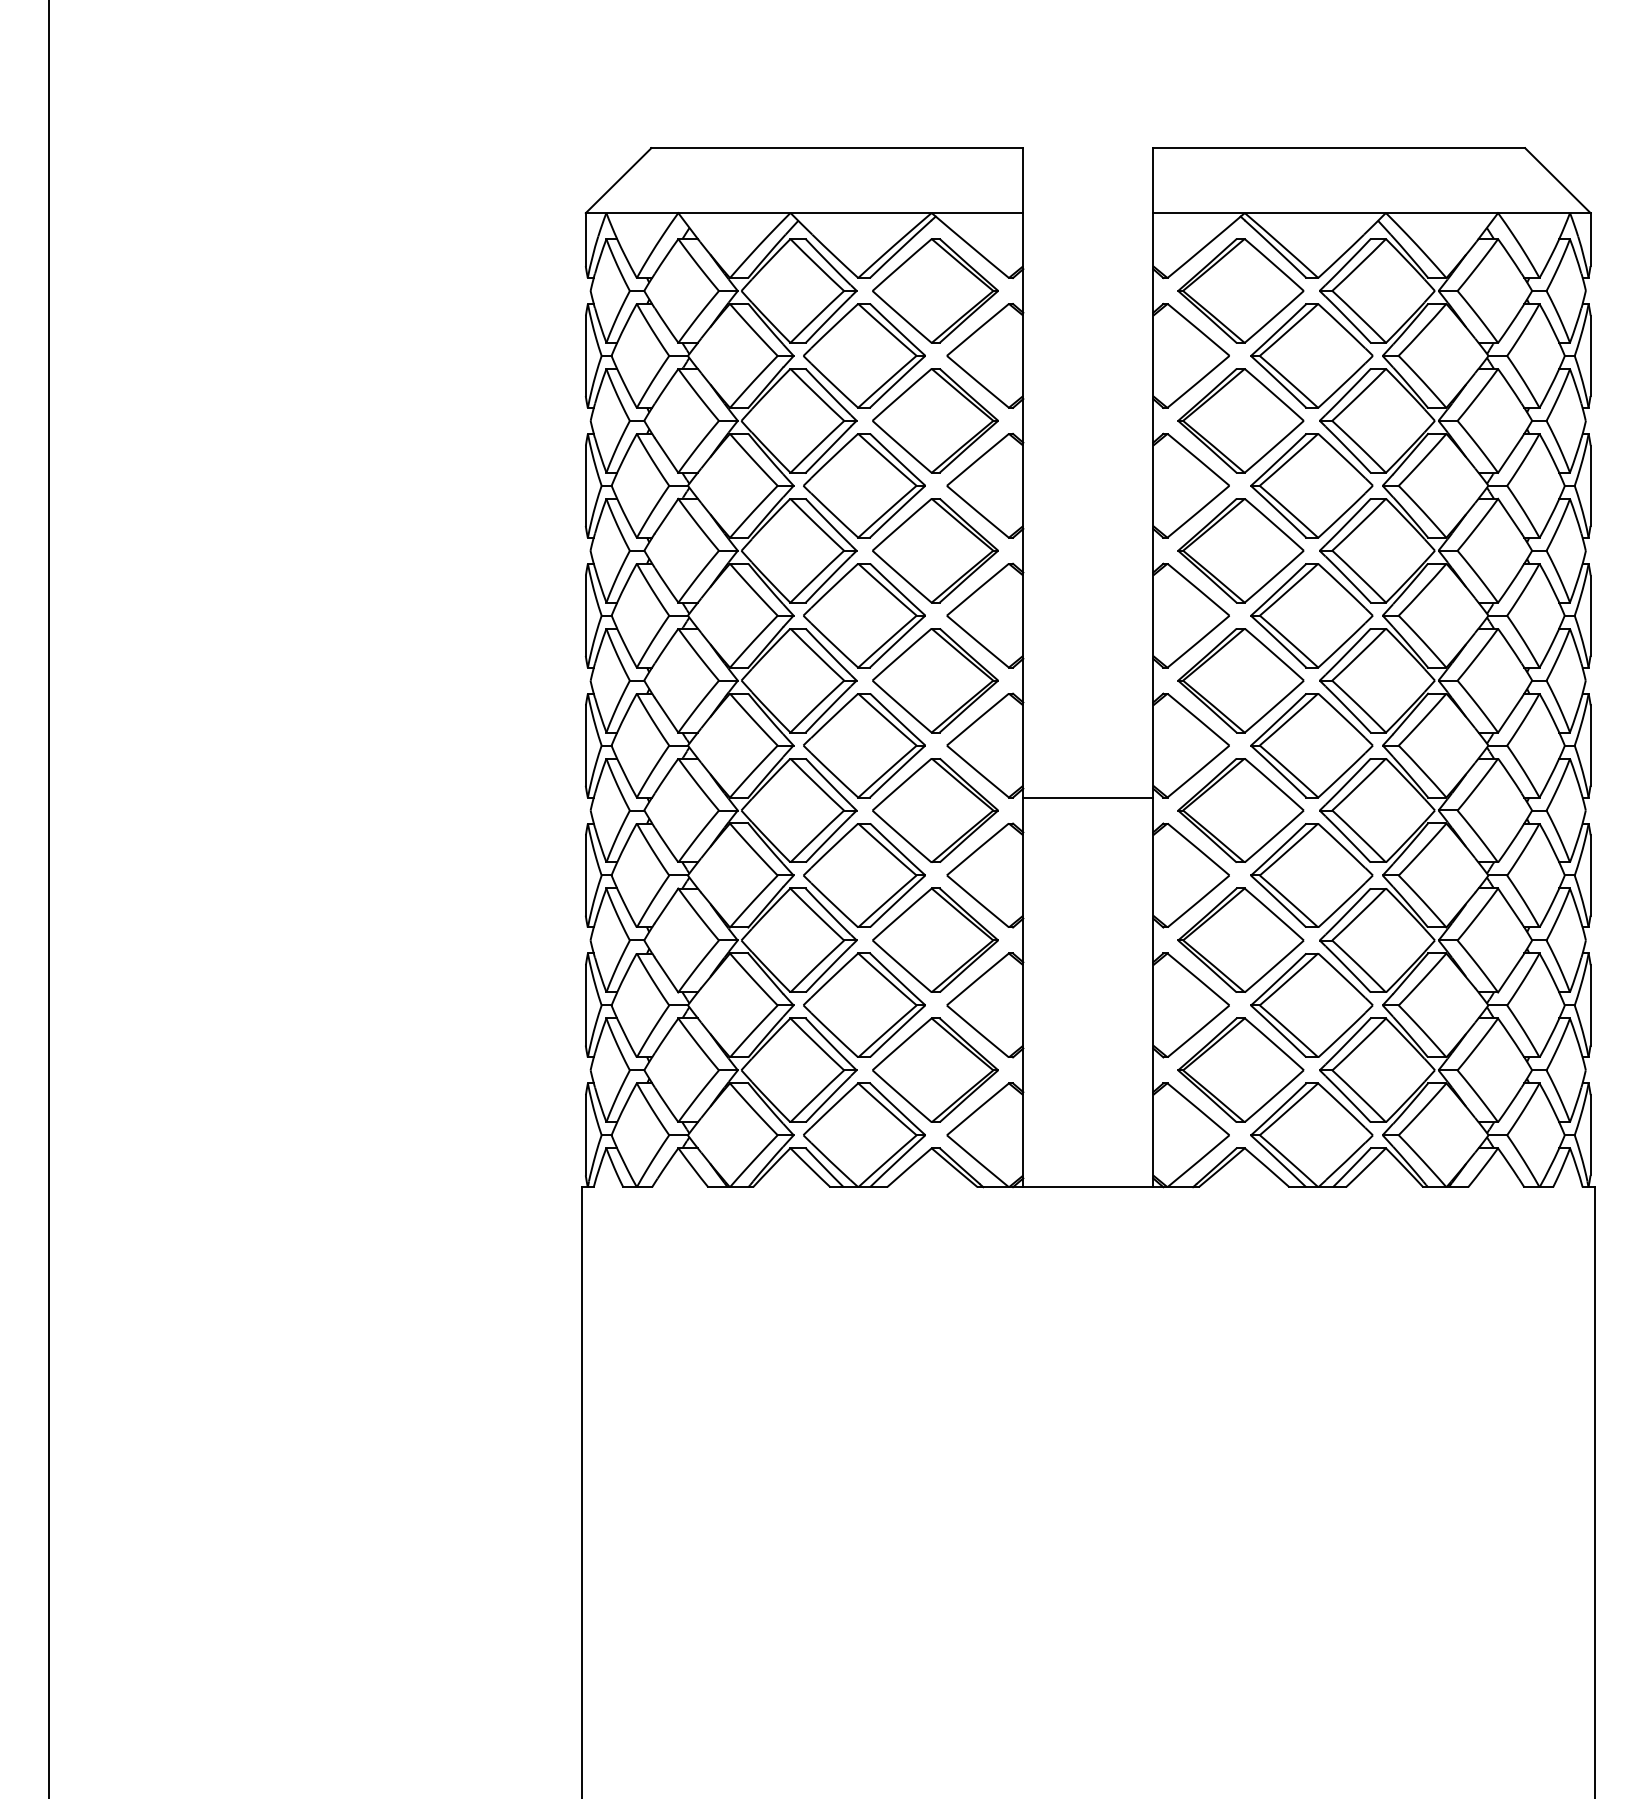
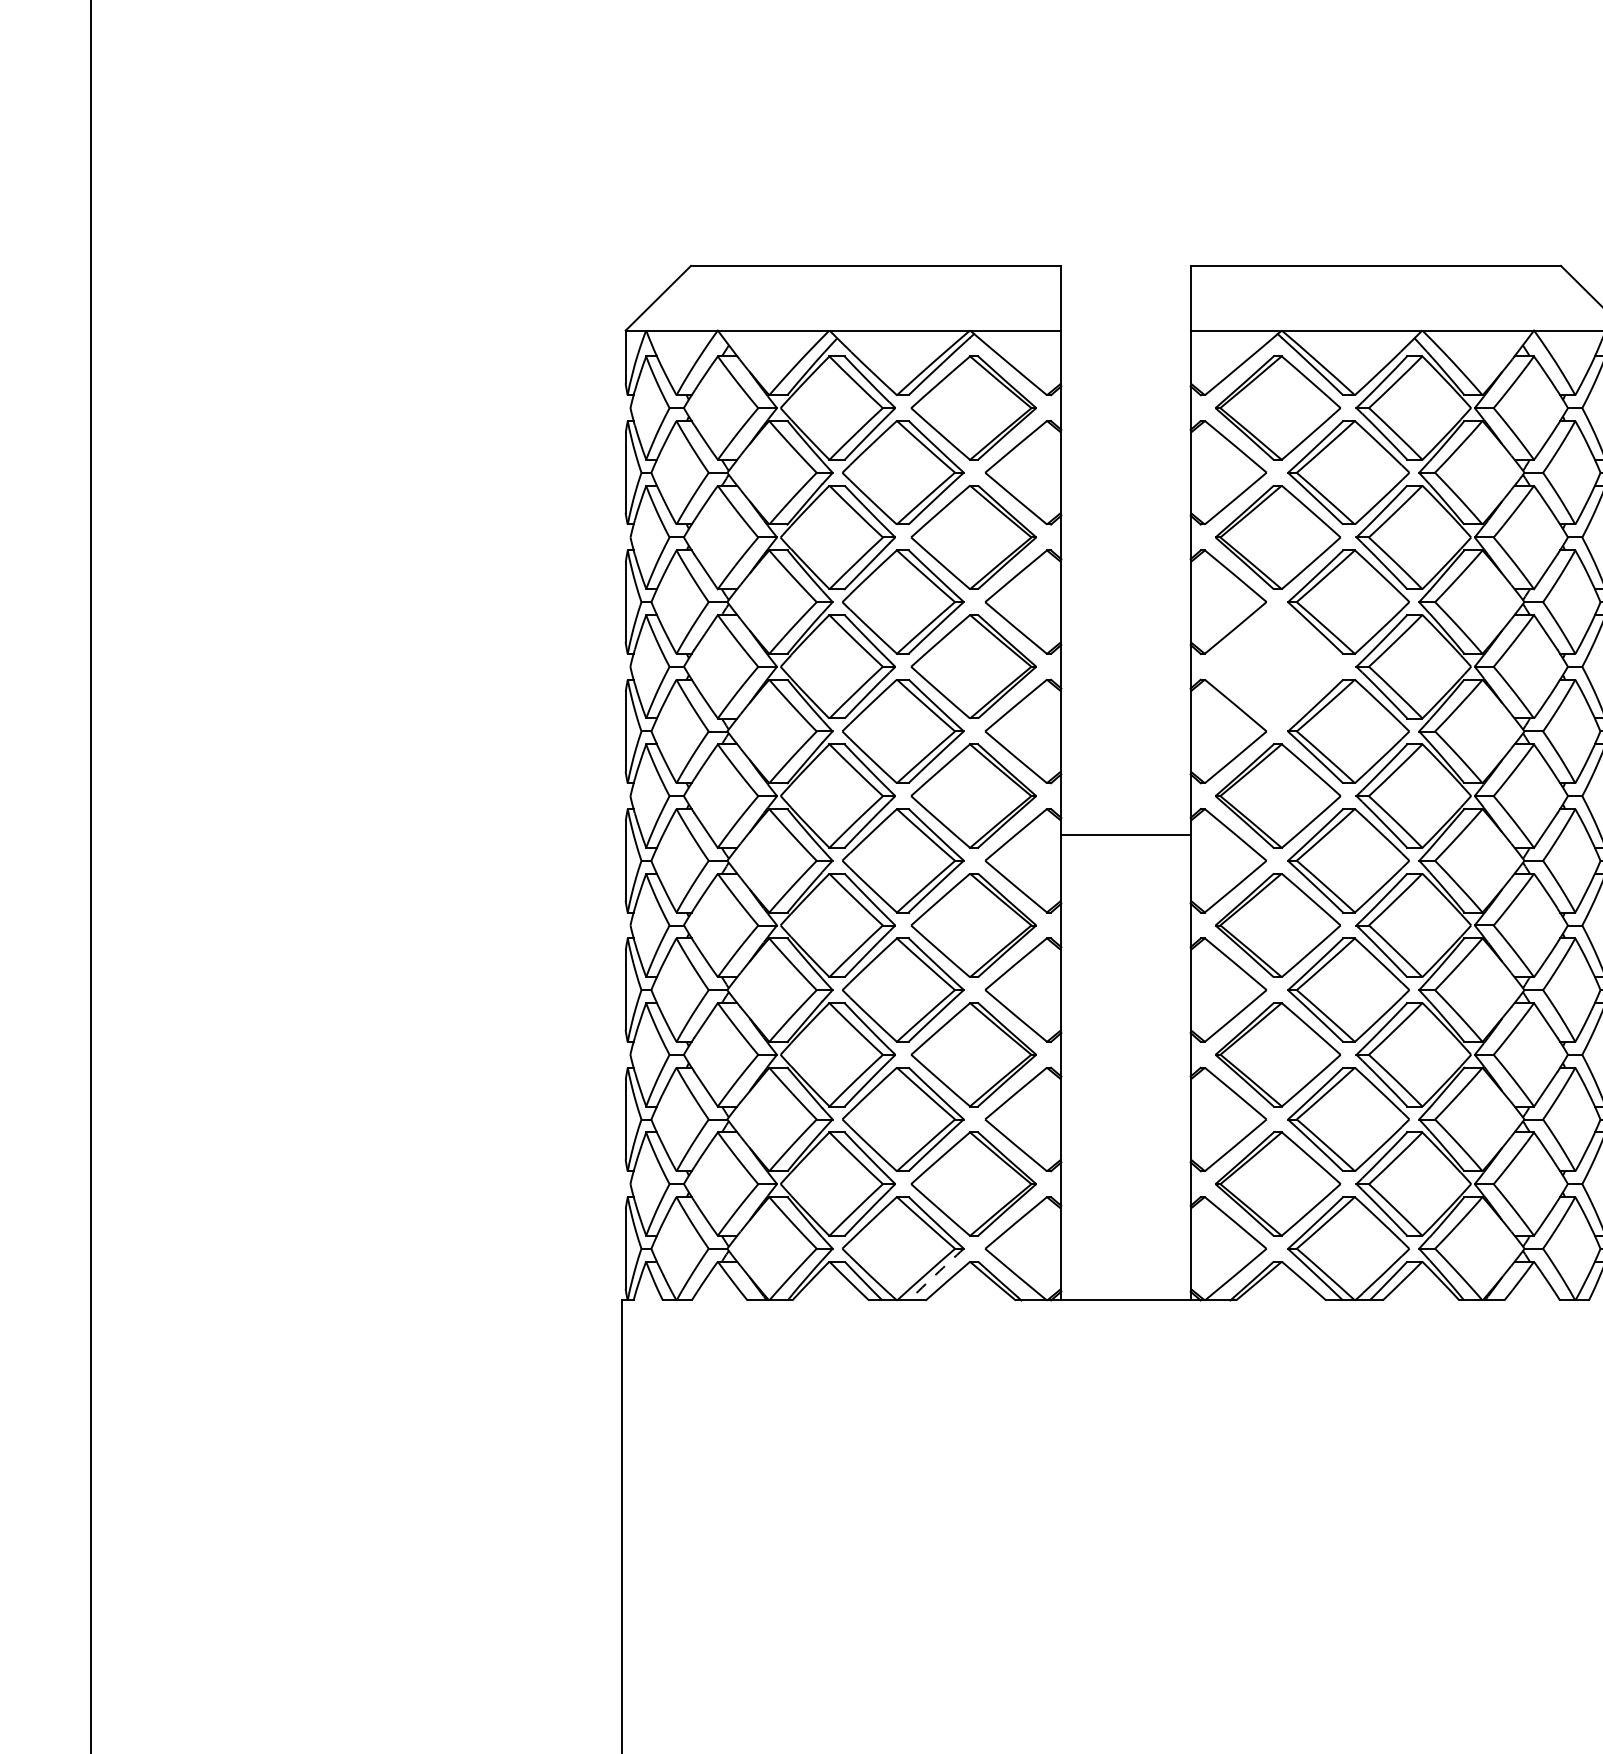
part: (1240, 550) -> (1277, 666), removed
line: (1088, 797) -> (1126, 834), moved
arc: (897, 1161) -> (936, 1274), solid -> dashed

